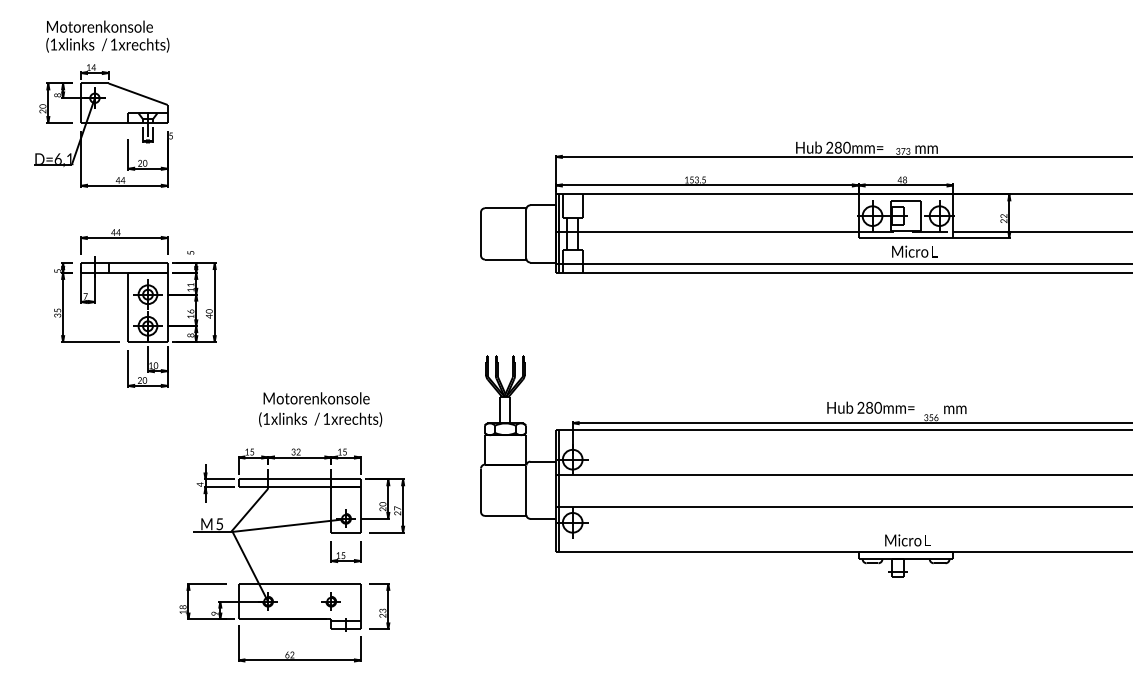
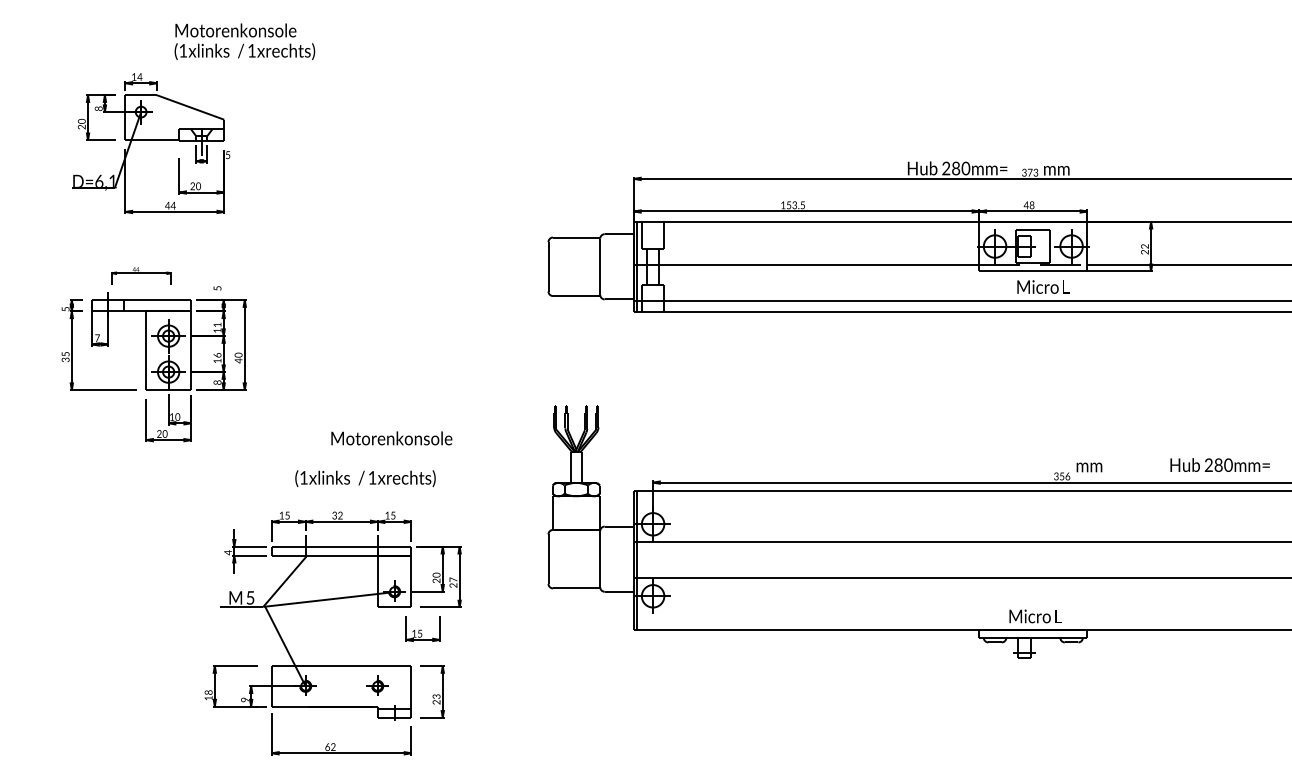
text: (107, 36) -> (244, 41), moved
part: (103, 125) -> (150, 143), moved
part: (124, 241) -> (141, 275), size x0.6
text: (316, 398) -> (391, 438), moved
text: (870, 407) -> (1219, 464), moved
part: (345, 551) -> (422, 629), moved

